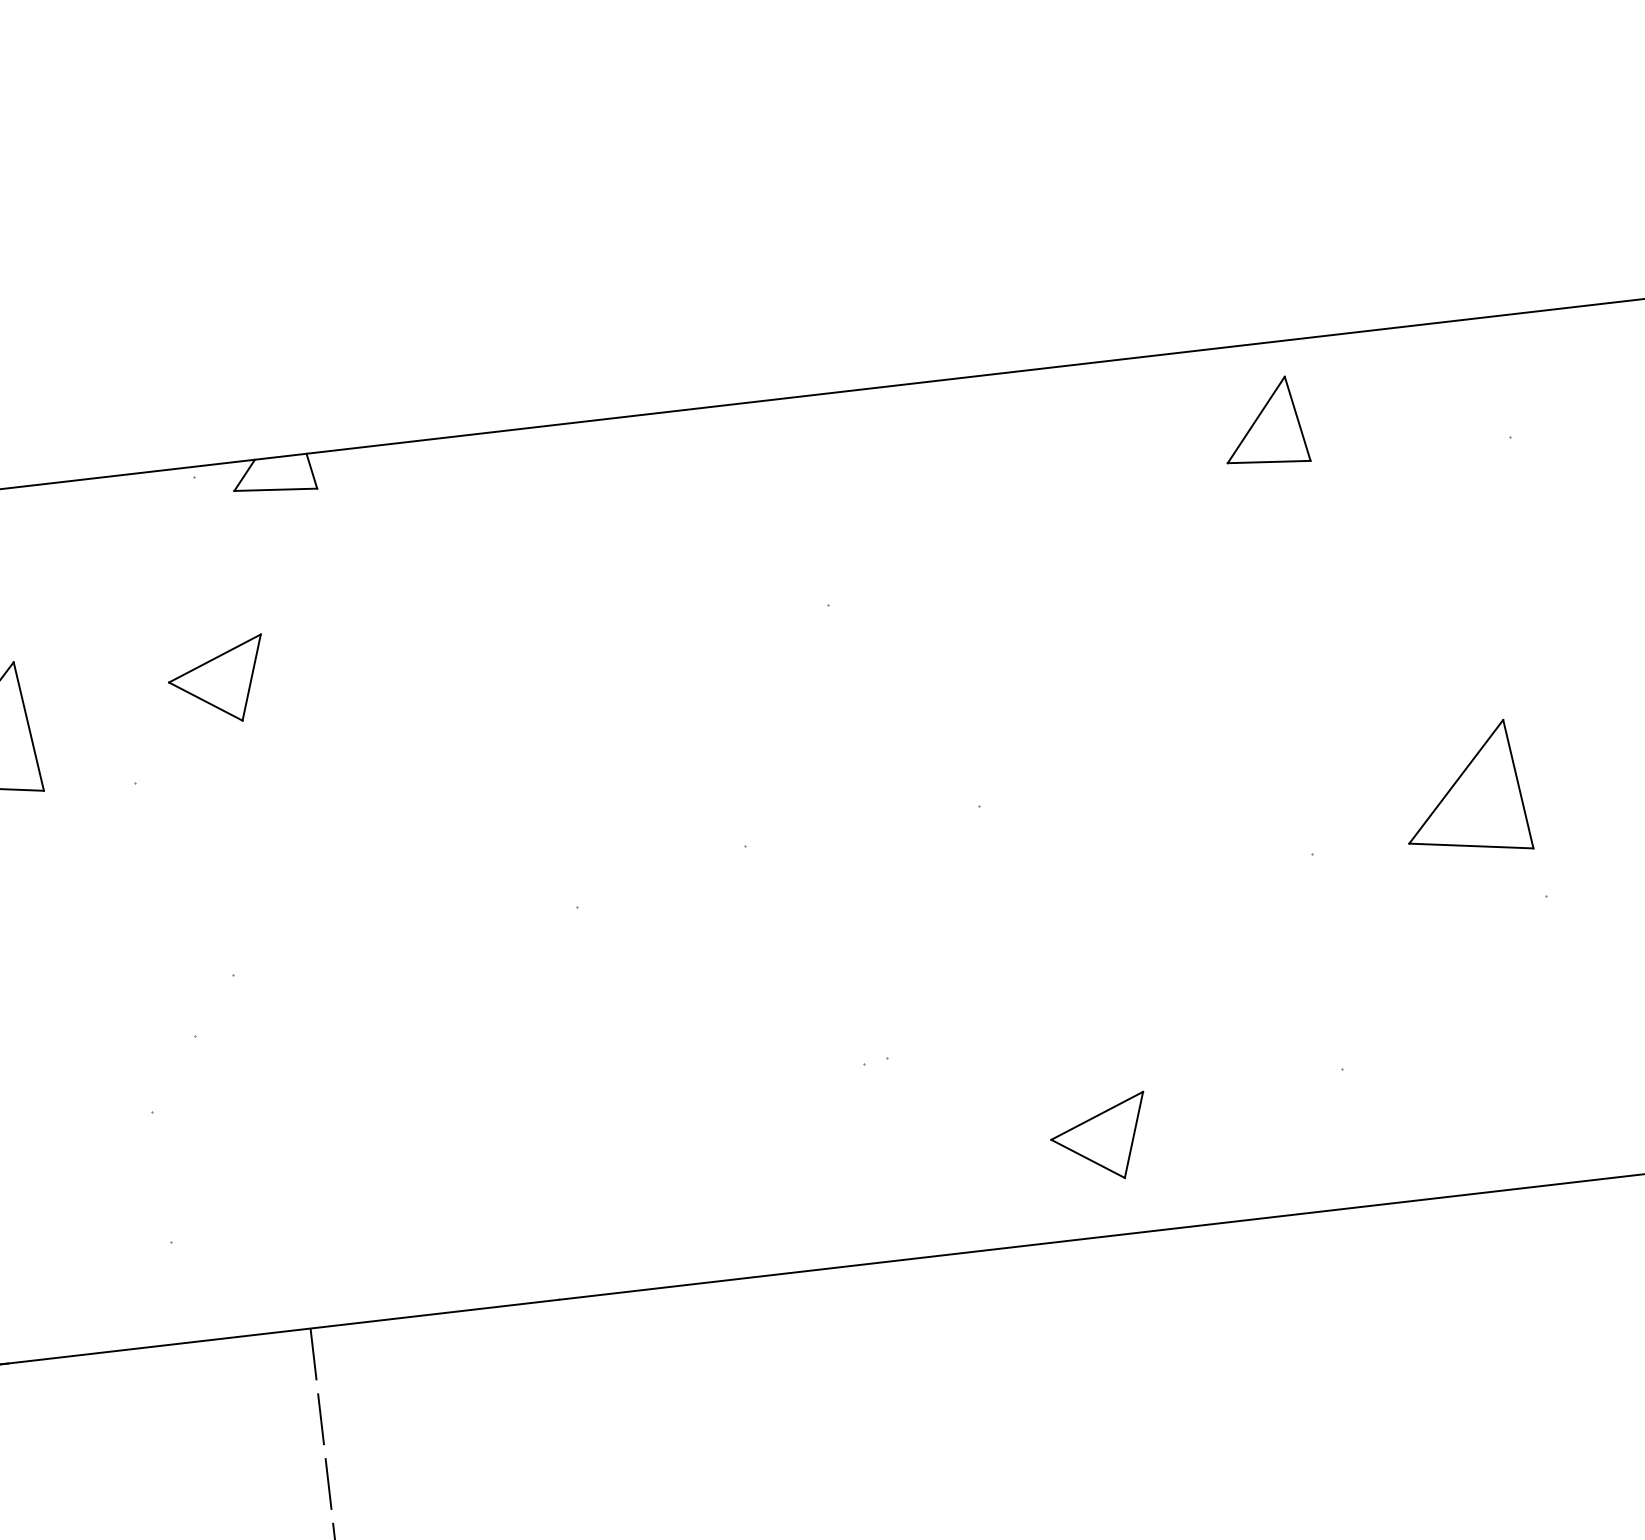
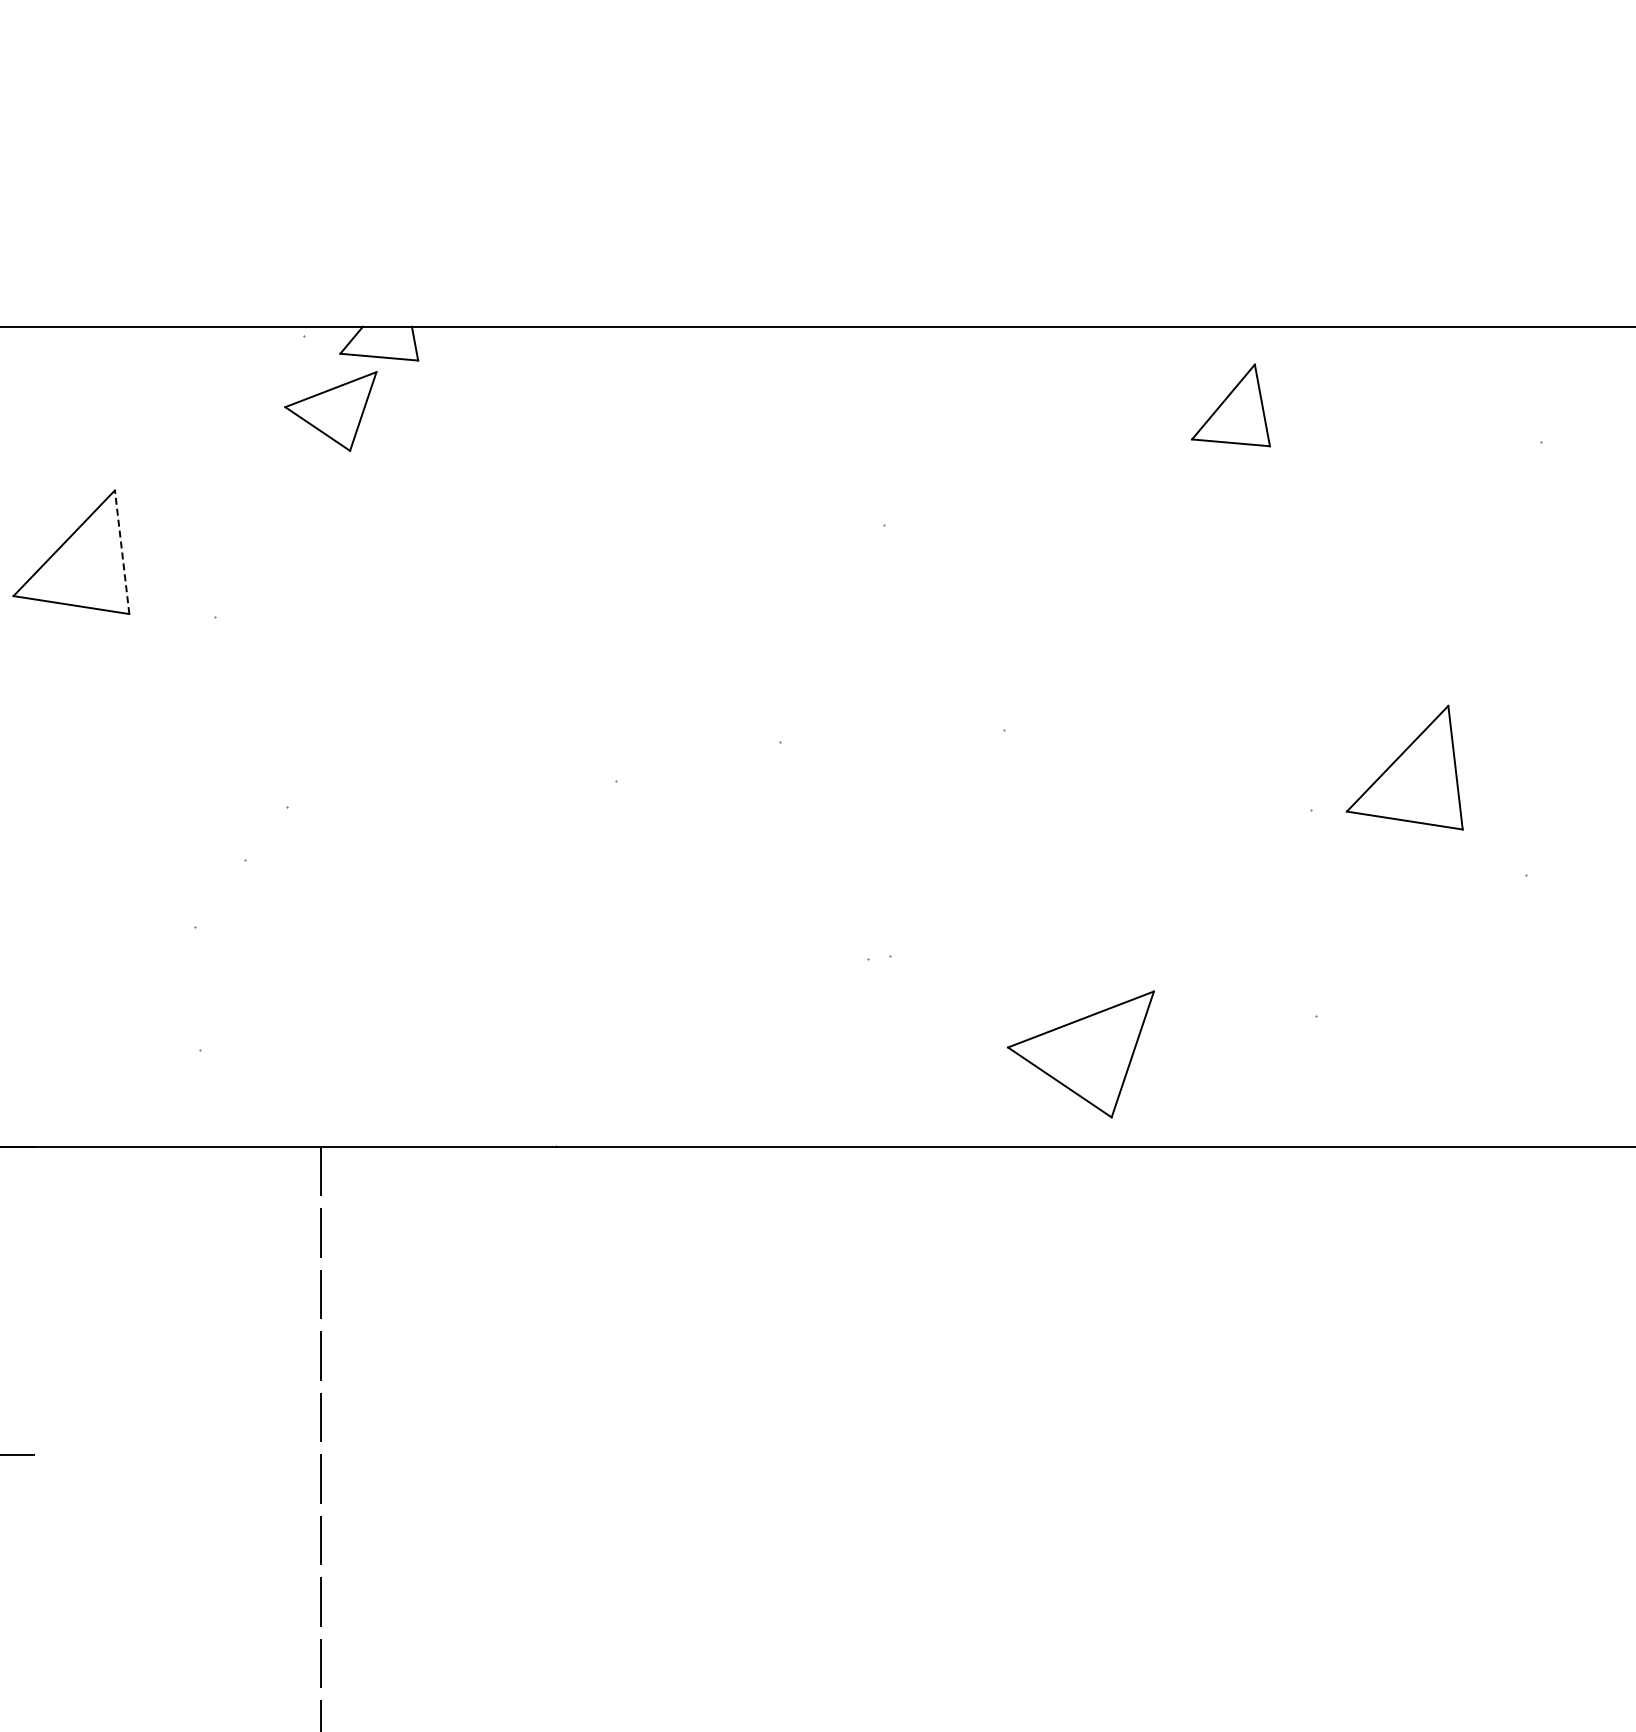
part: (1264, 422) -> (1230, 405), moved
part: (217, 681) -> (330, 411), moved
line: (29, 725) -> (122, 551), solid -> dashed
part: (1464, 790) -> (1404, 767), moved
part: (1099, 1138) -> (1080, 1054), size x1.6

